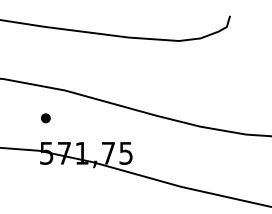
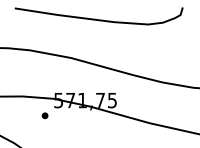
part: (44, 117) -> (44, 115), moved

